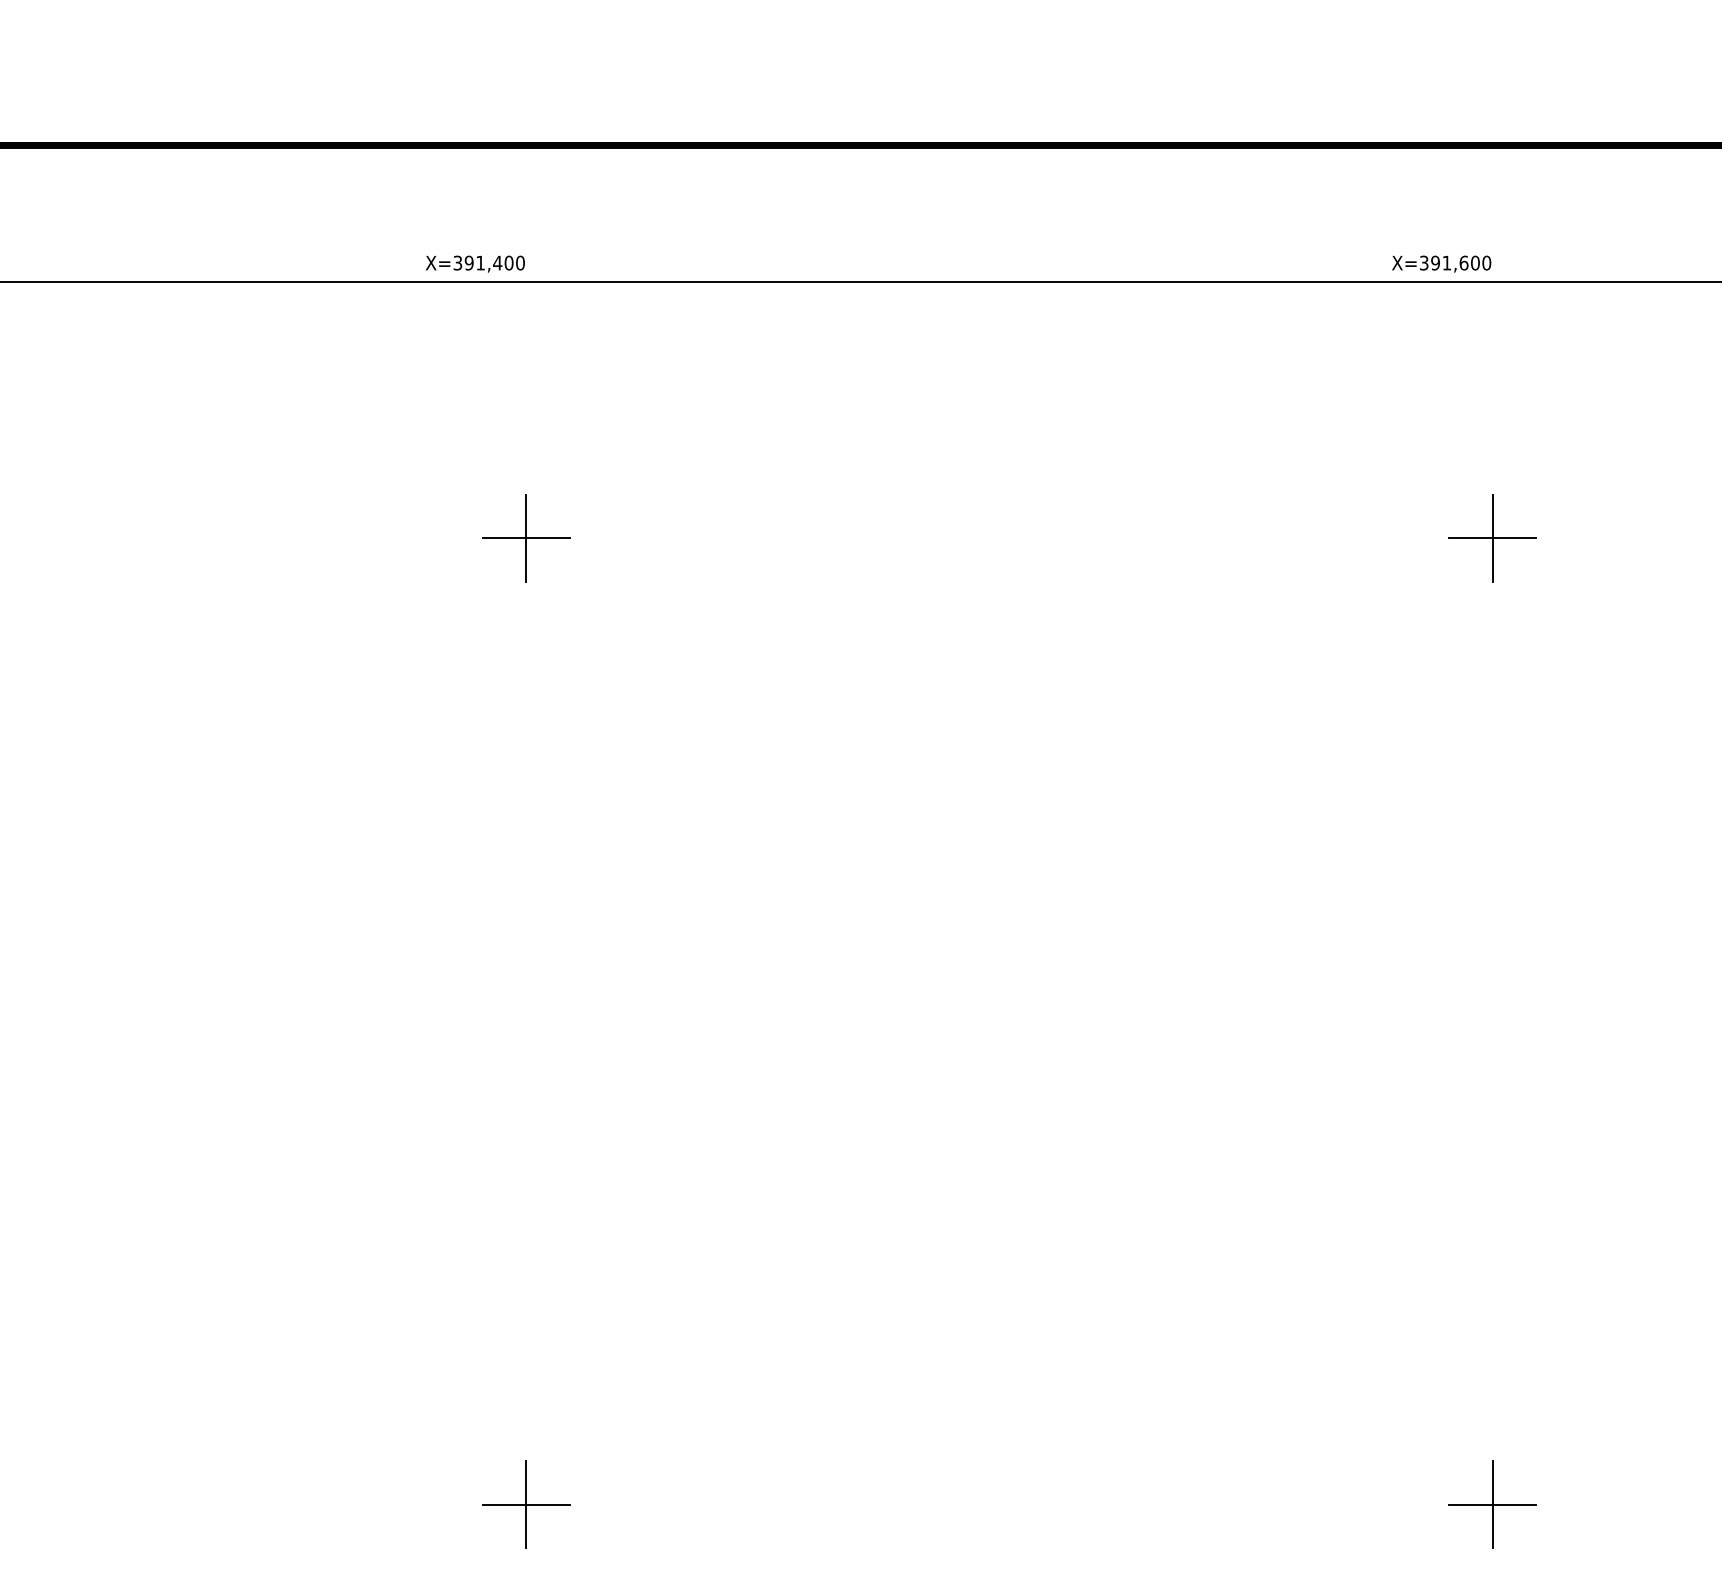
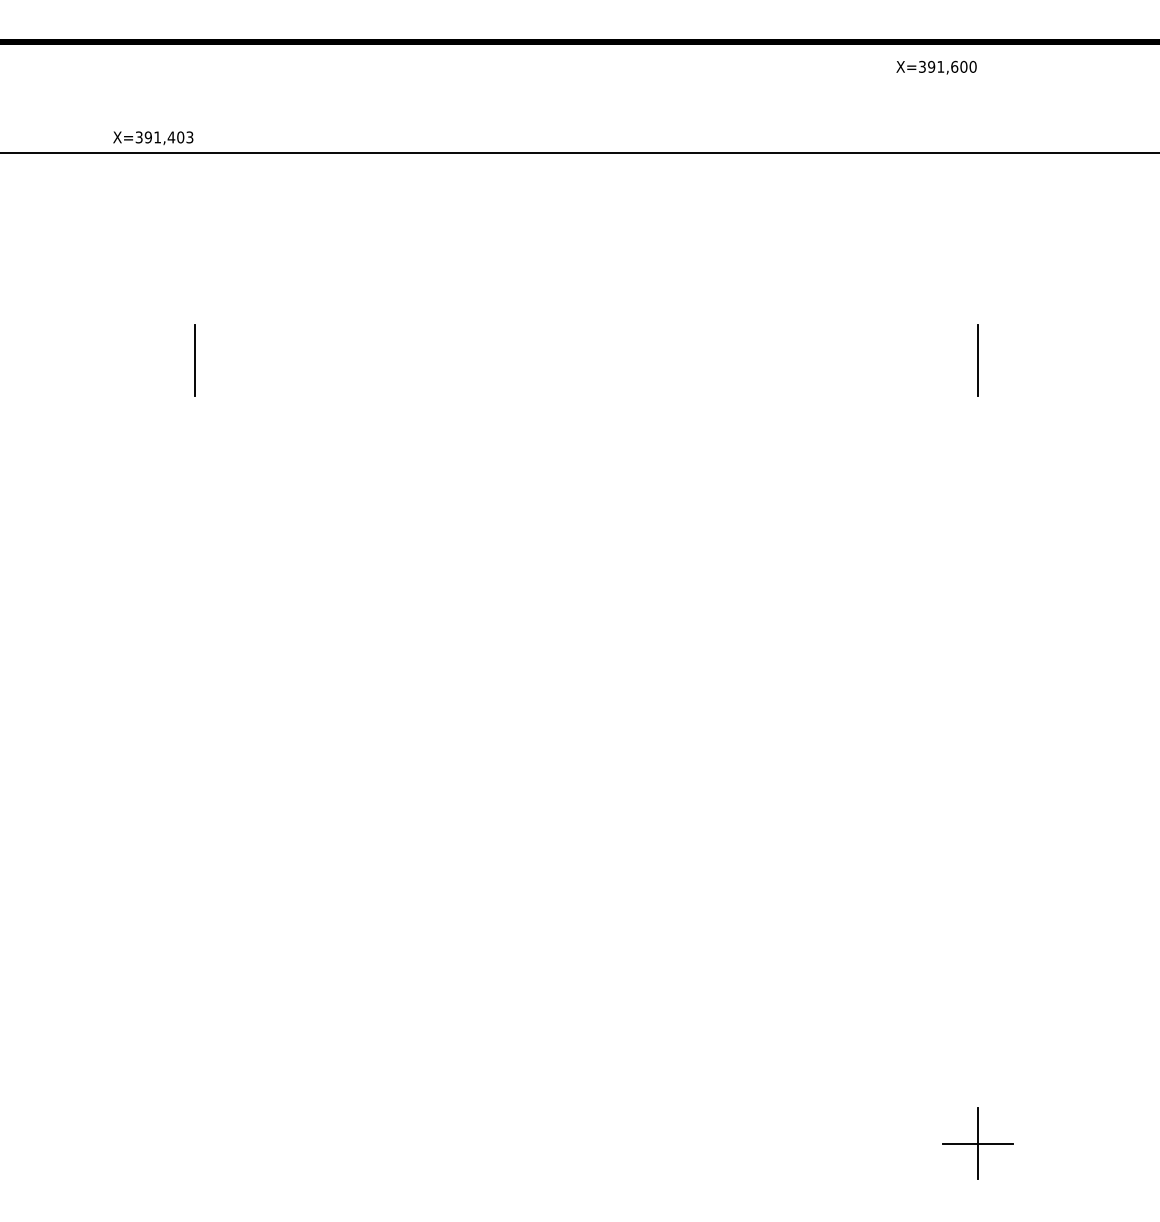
text: (520, 262) -> (189, 136), X=391,400 -> X=391,403
text: (1441, 263) -> (936, 67), moved
line: (525, 538) -> (194, 360), removed
line: (1492, 538) -> (977, 360), removed
part: (526, 1504) -> (194, 1143), removed

